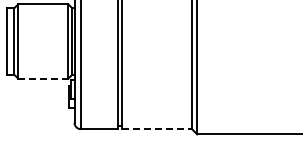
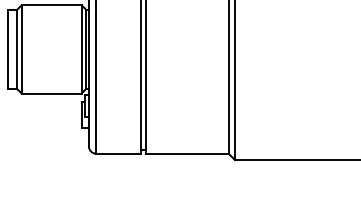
line: (43, 78) -> (51, 93), dashed -> solid
line: (157, 129) -> (187, 154), dashed -> solid

